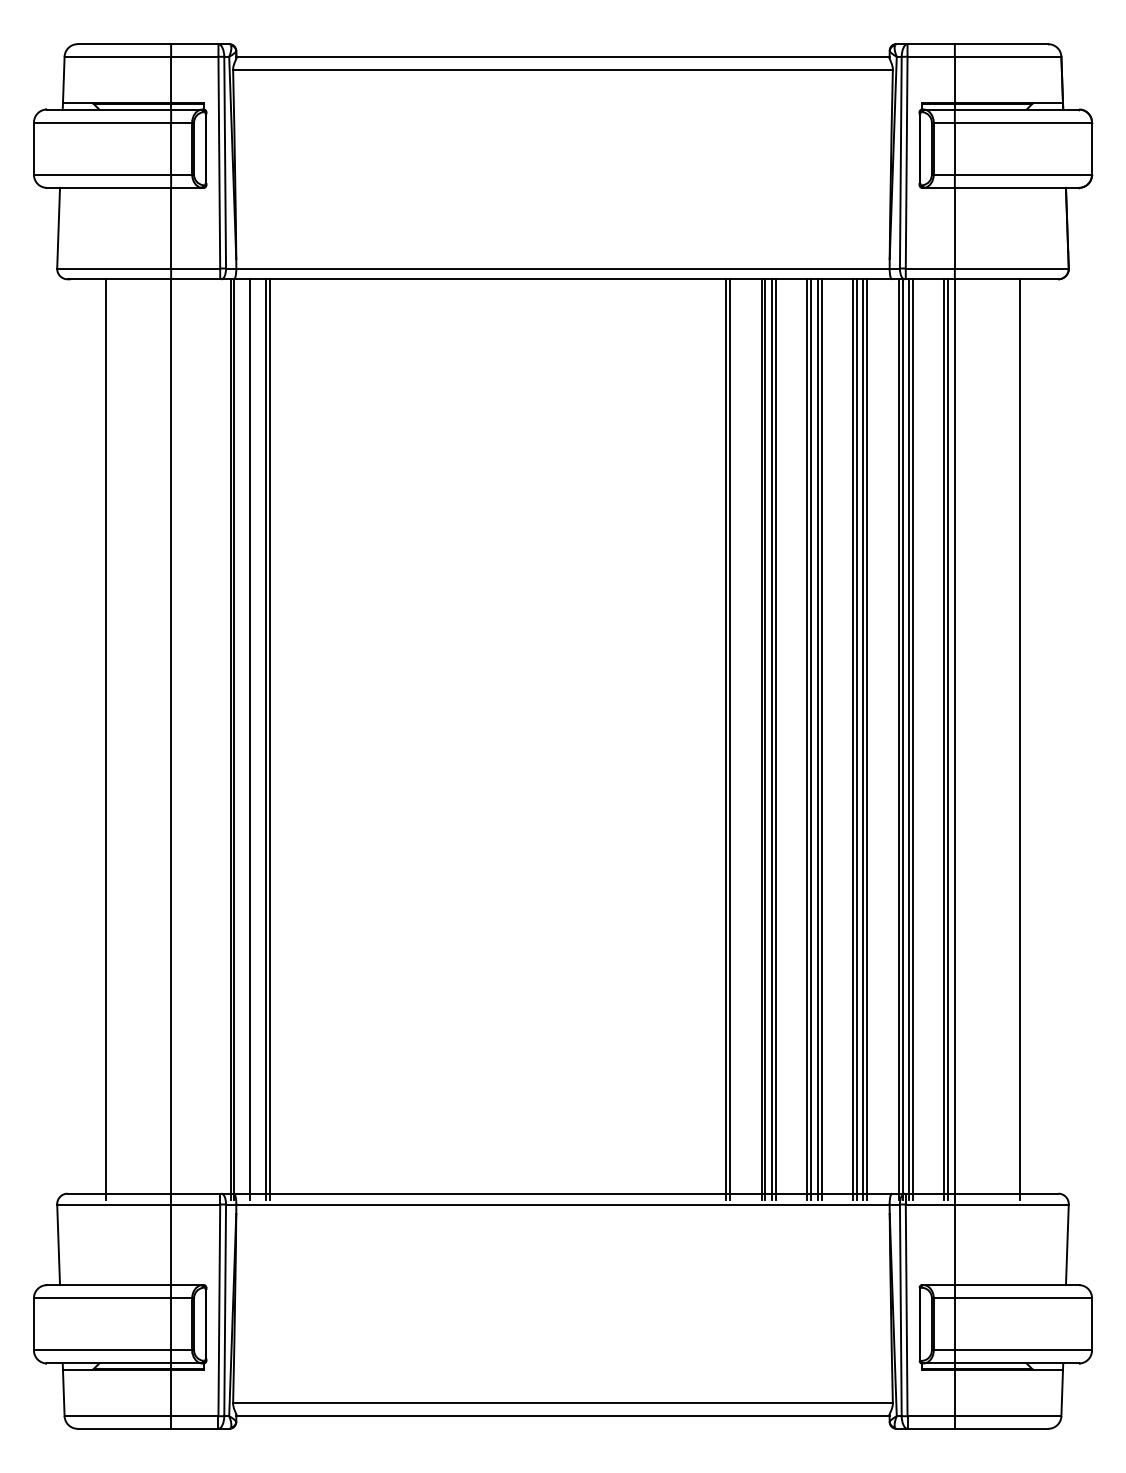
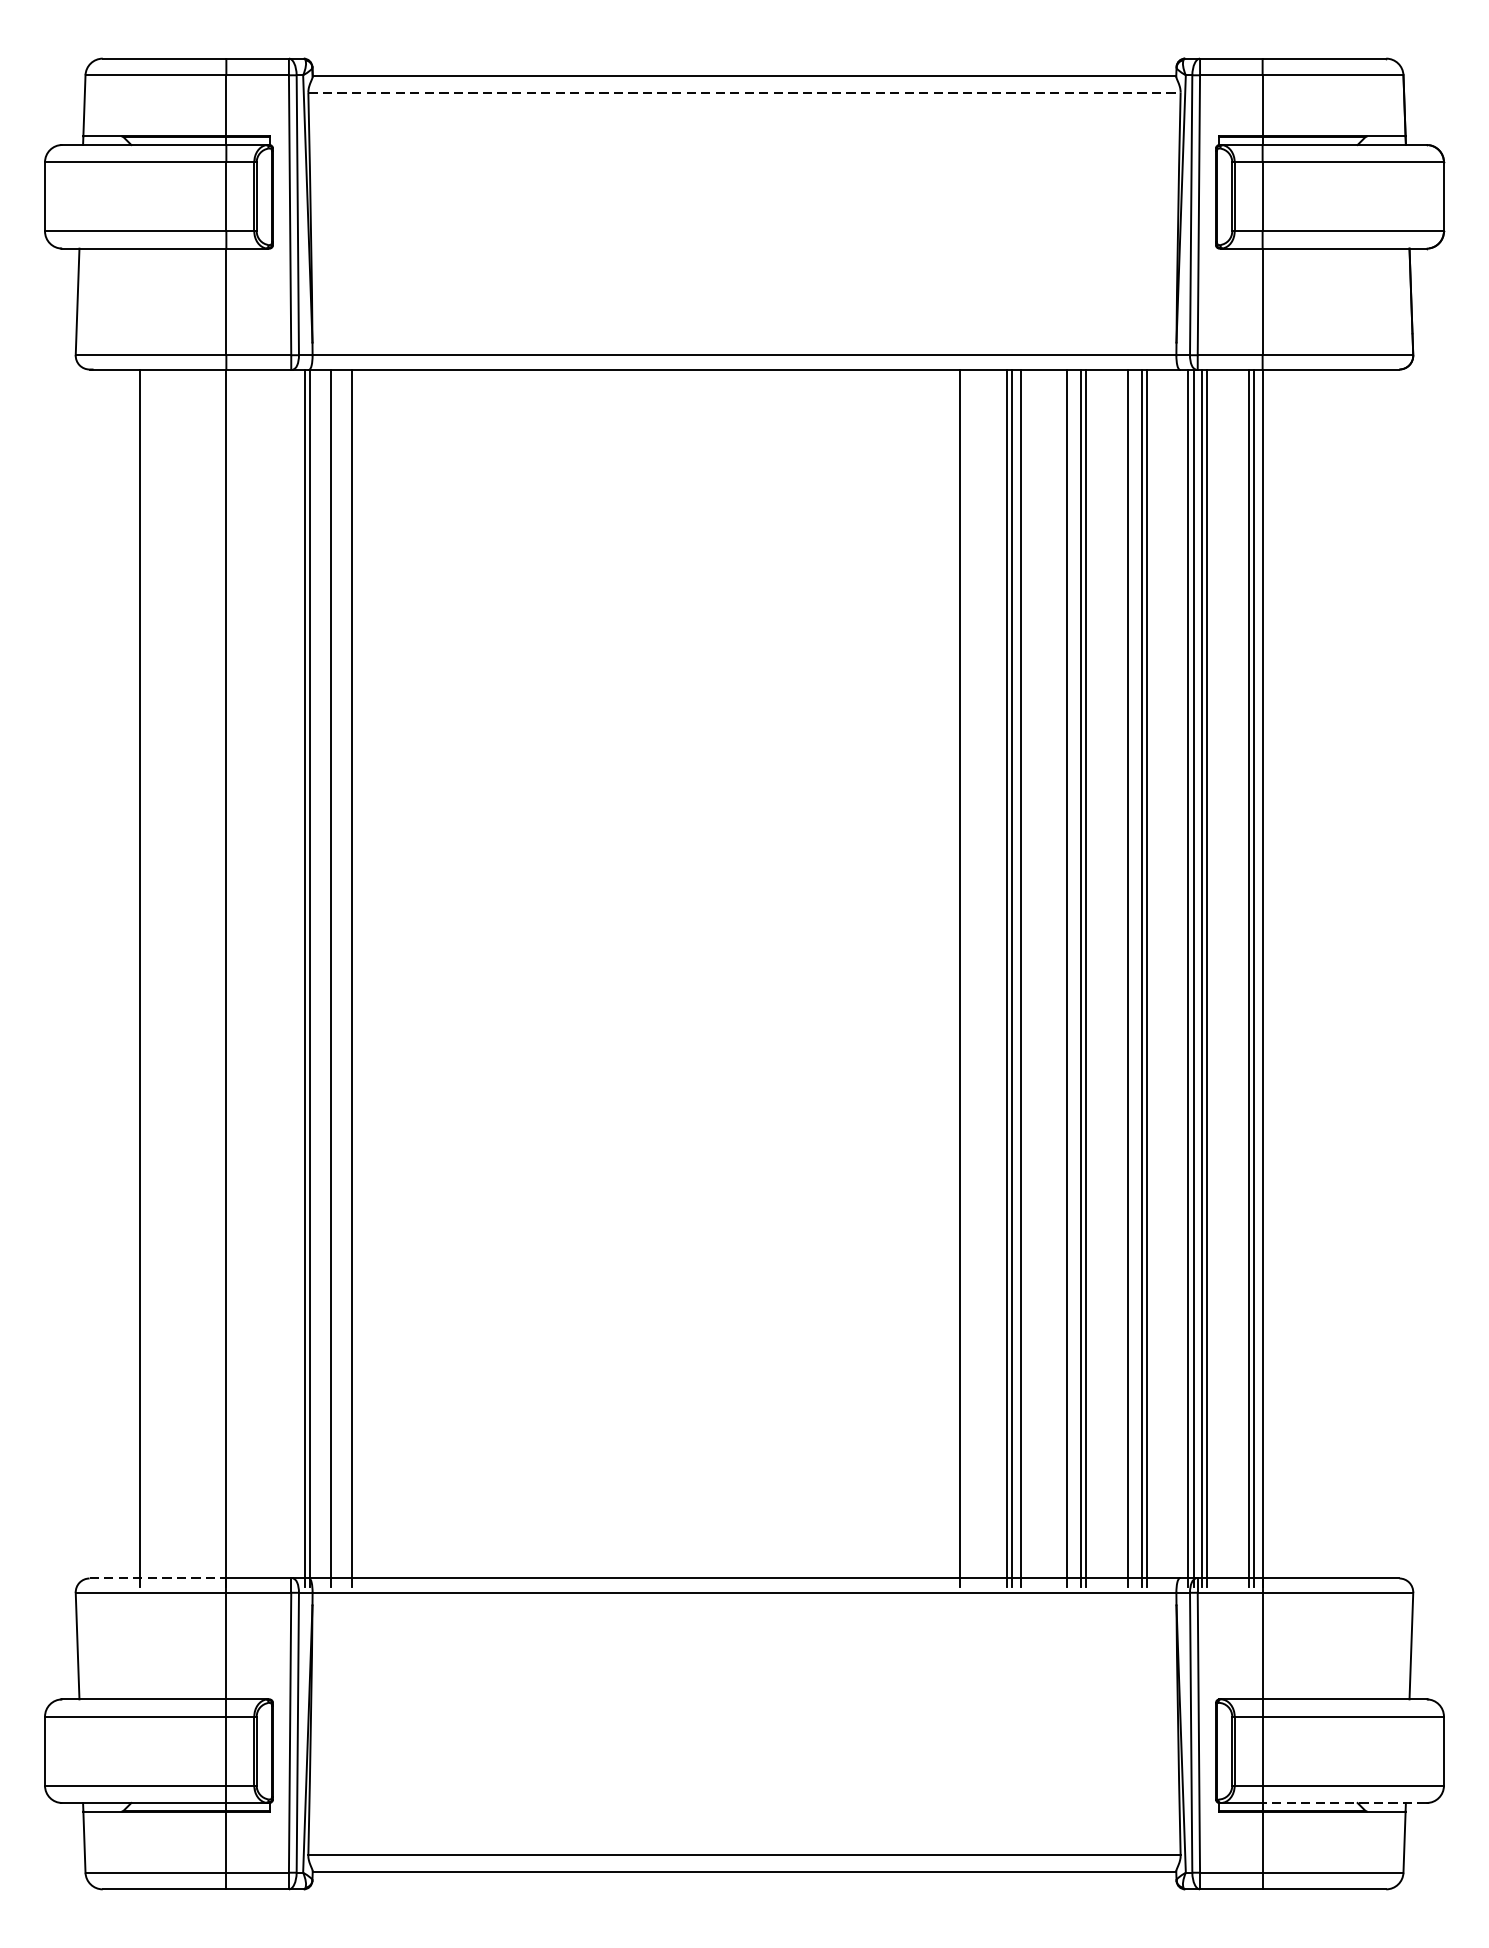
line: (562, 69) -> (743, 92), solid -> dashed
line: (269, 739) -> (356, 977), removed
line: (730, 739) -> (965, 977), removed
line: (775, 739) -> (1025, 977), removed
line: (811, 739) -> (1073, 977), removed
line: (856, 739) -> (1132, 977), removed
line: (1020, 739) -> (1349, 977), removed
line: (119, 1193) -> (158, 1578), solid -> dashed
line: (1016, 1363) -> (1344, 1803), solid -> dashed

